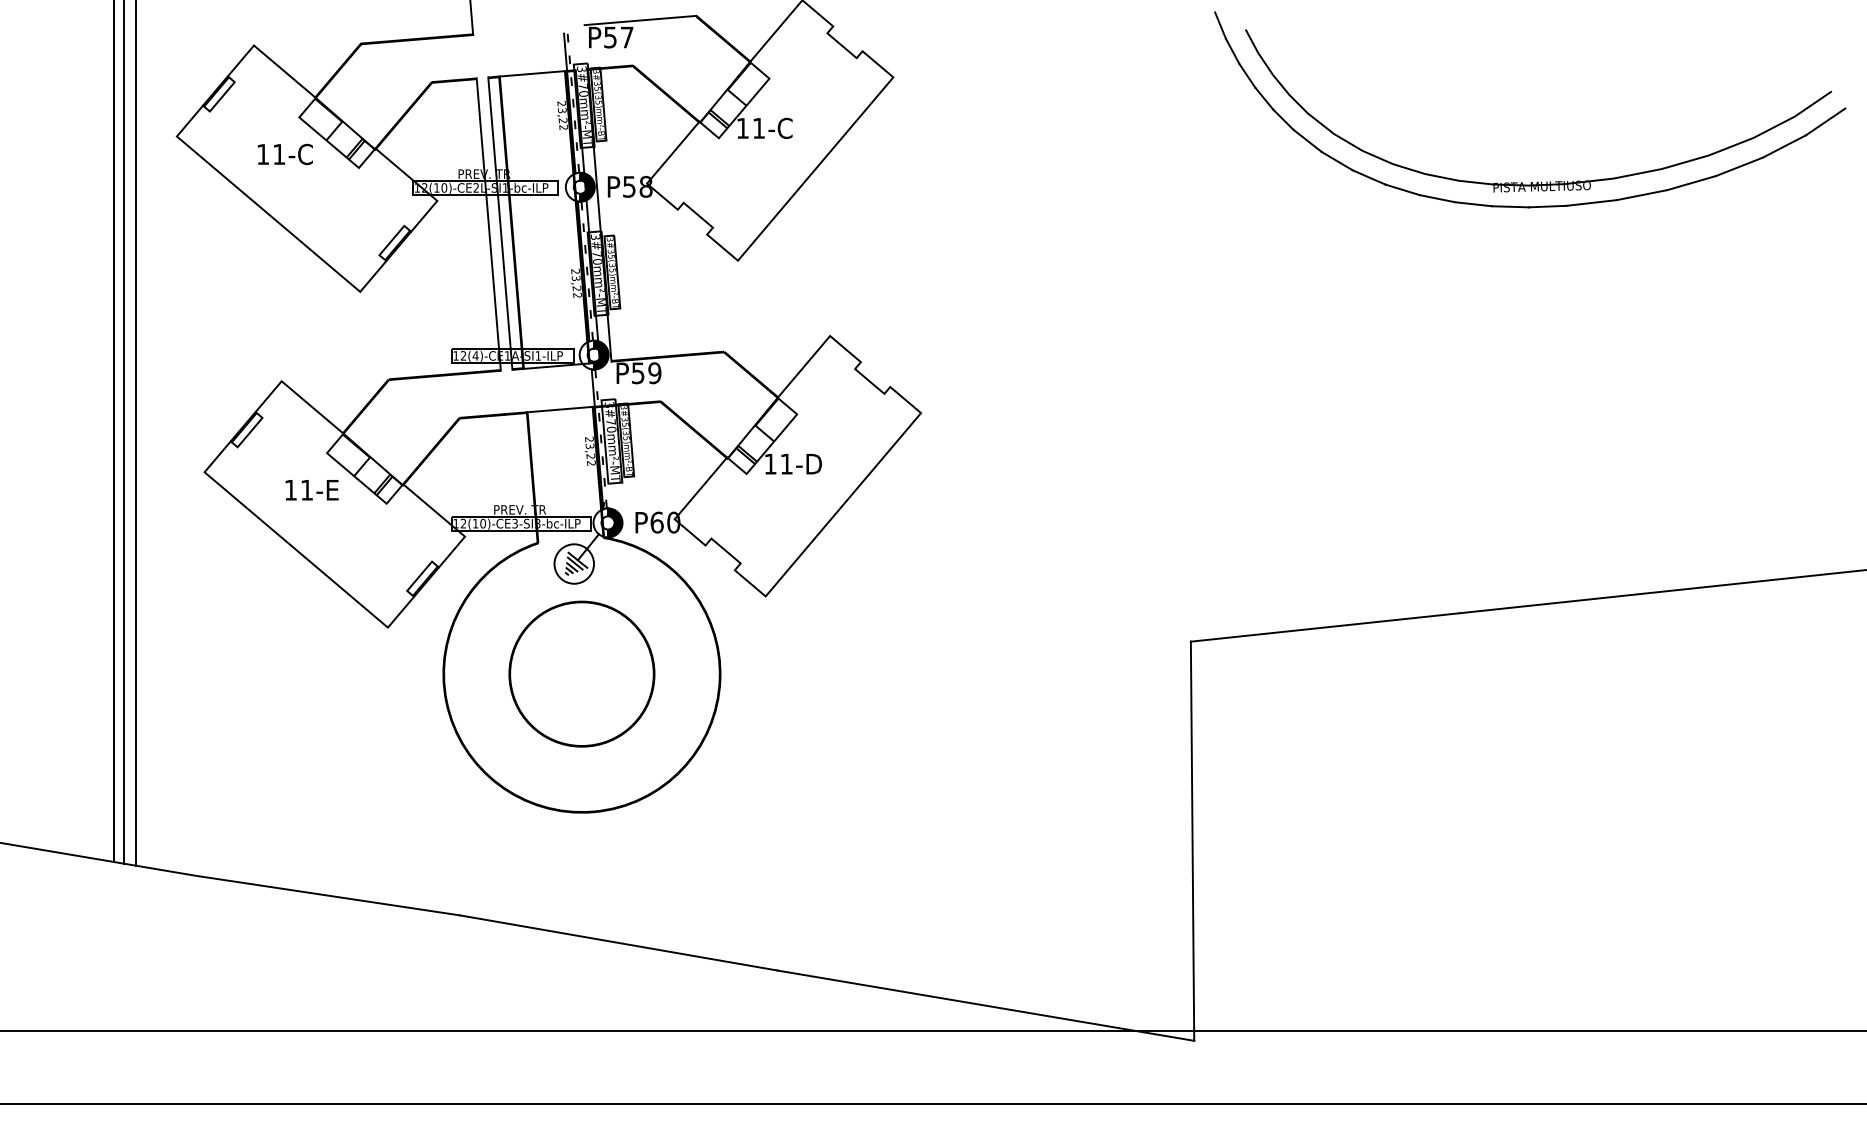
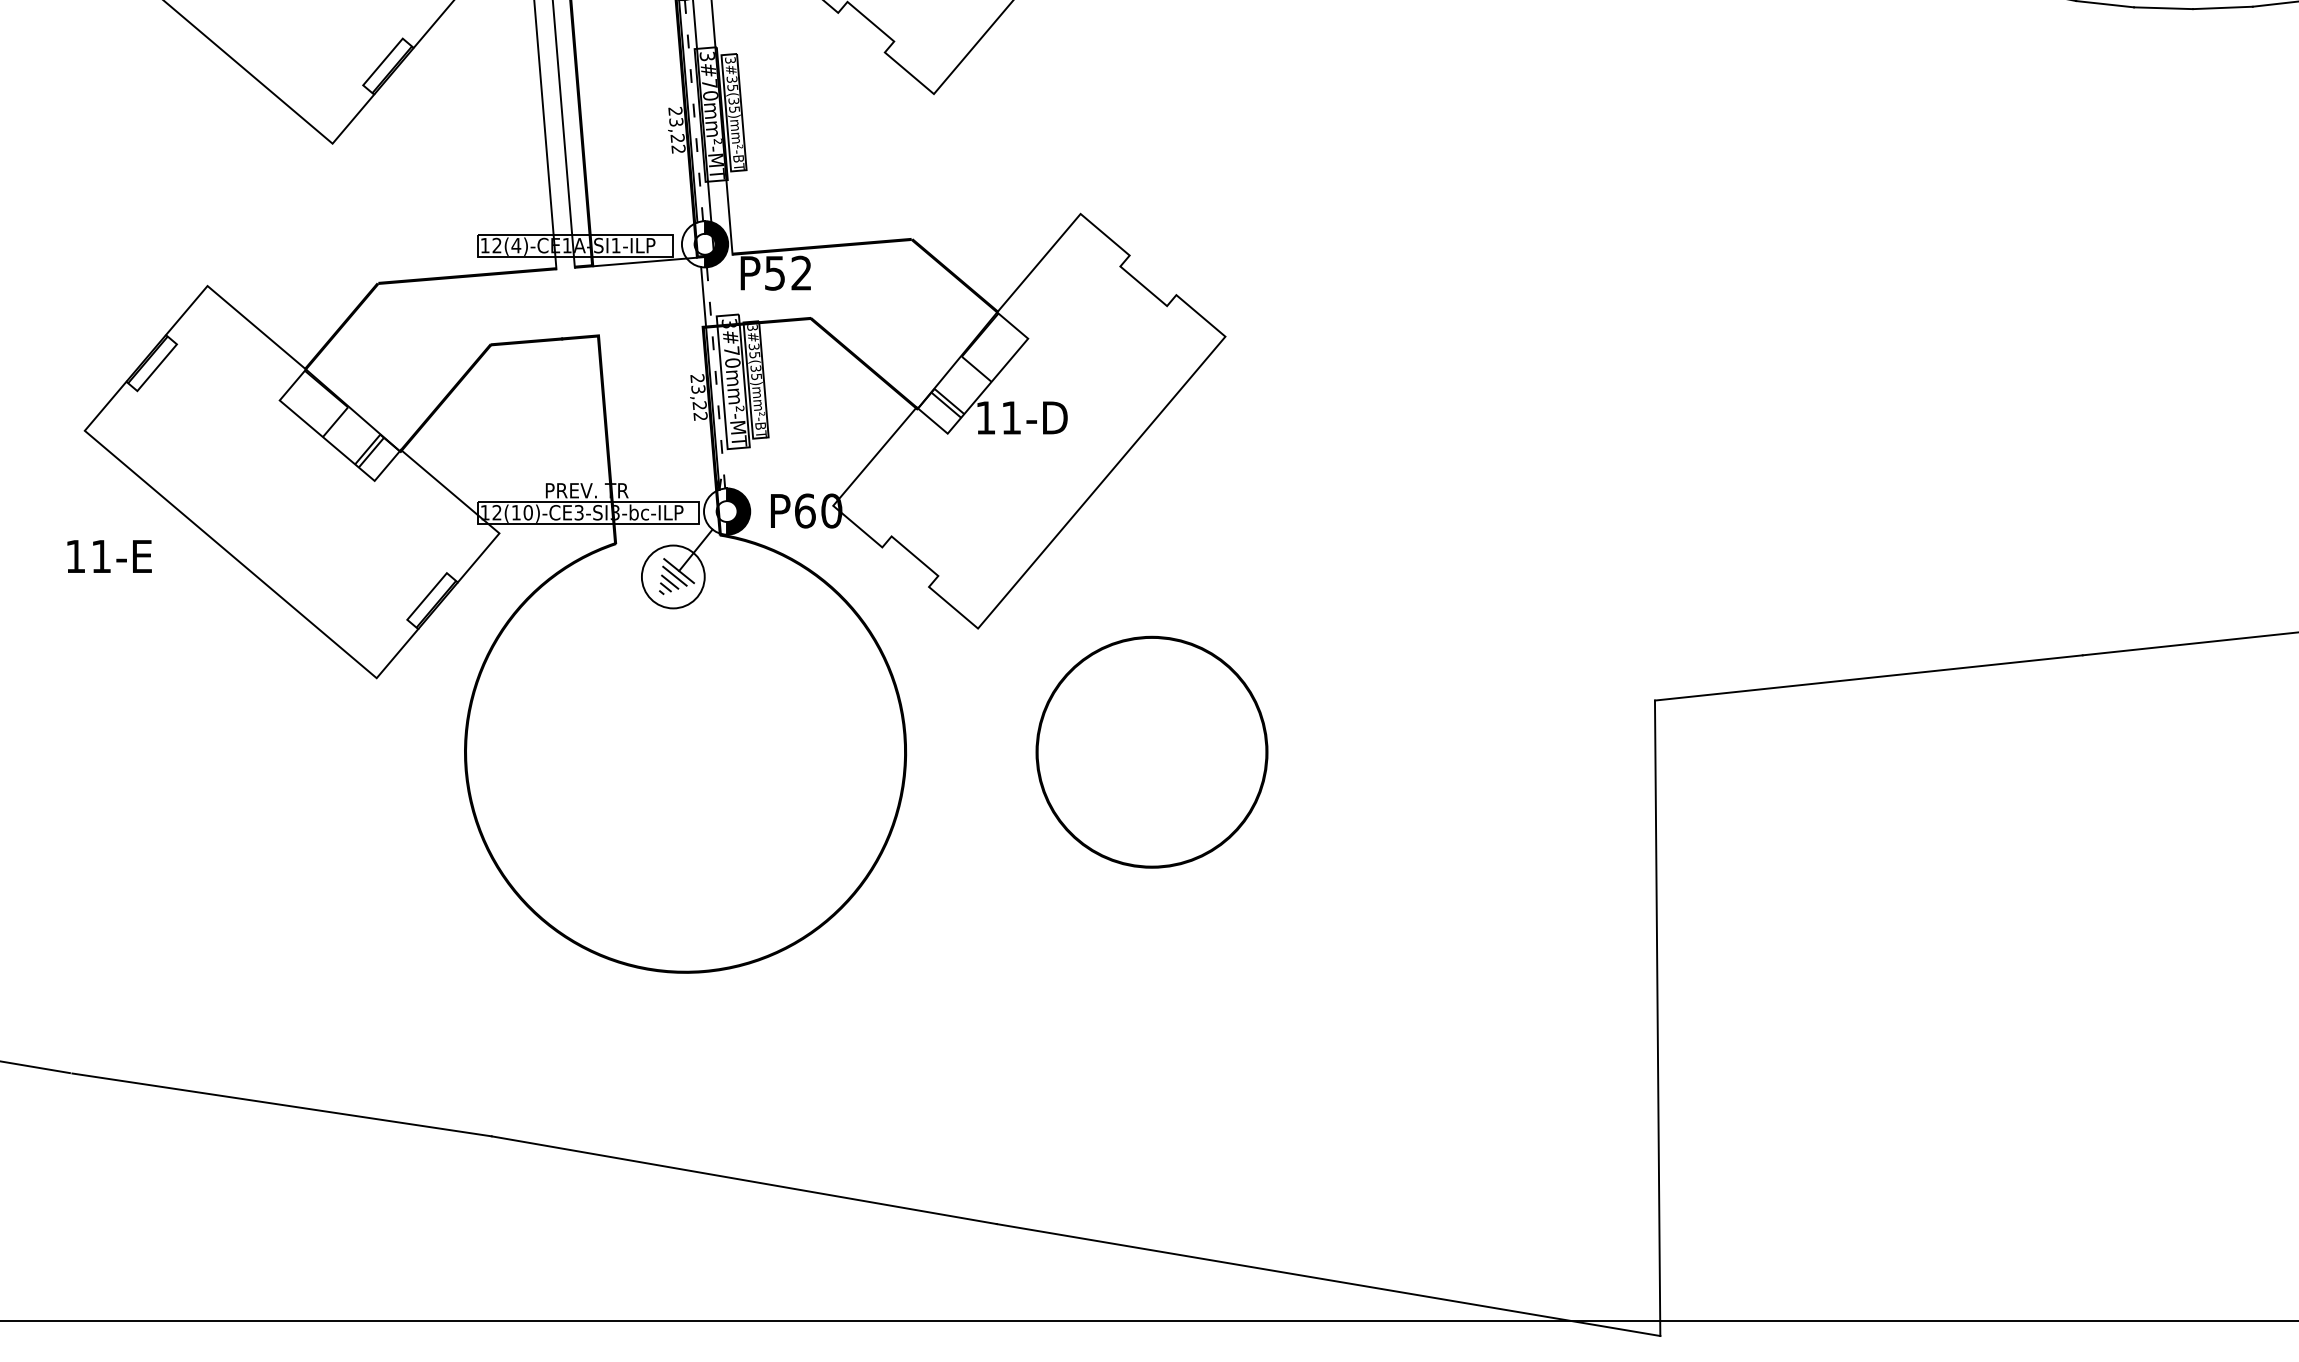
text: (654, 373) -> (801, 273), P59 -> P52
line: (559, 409) -> (649, 330), removed
text: (311, 490) -> (108, 556), moved
circle: (581, 673) -> (1151, 751), moved

